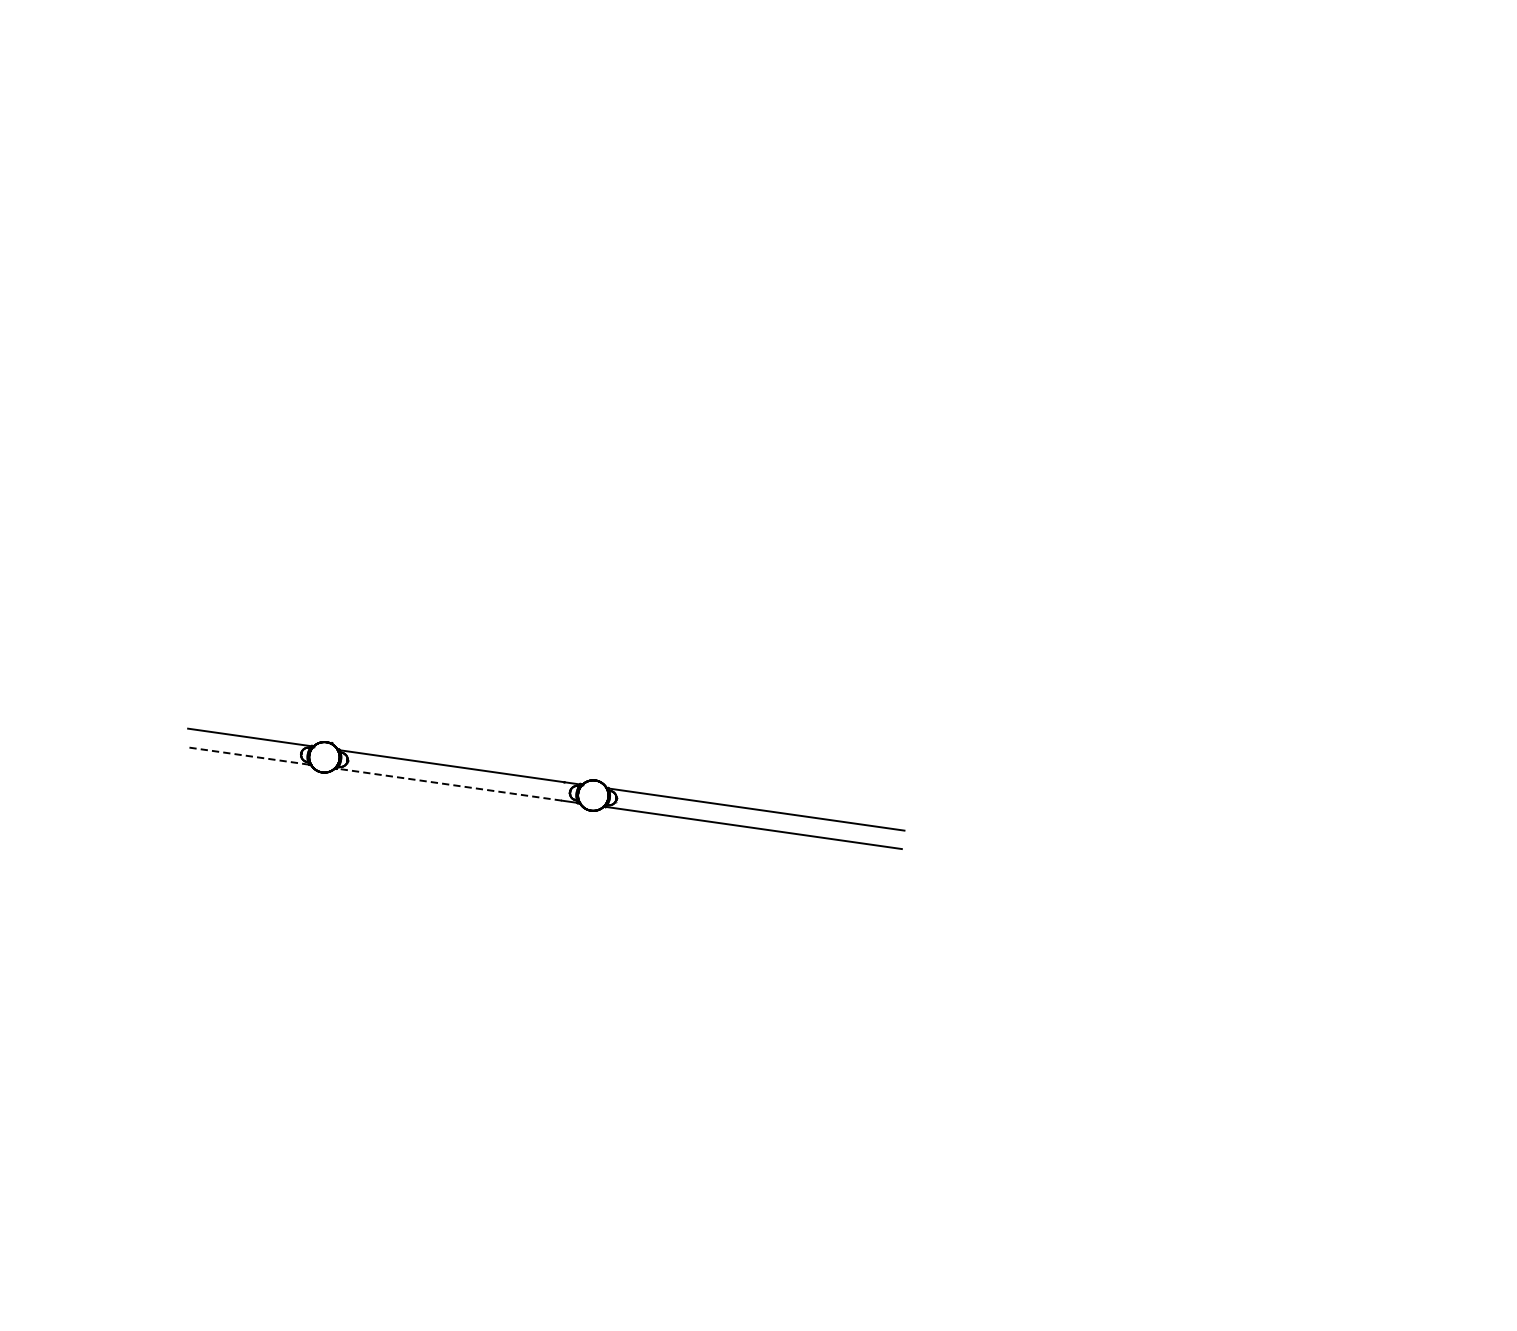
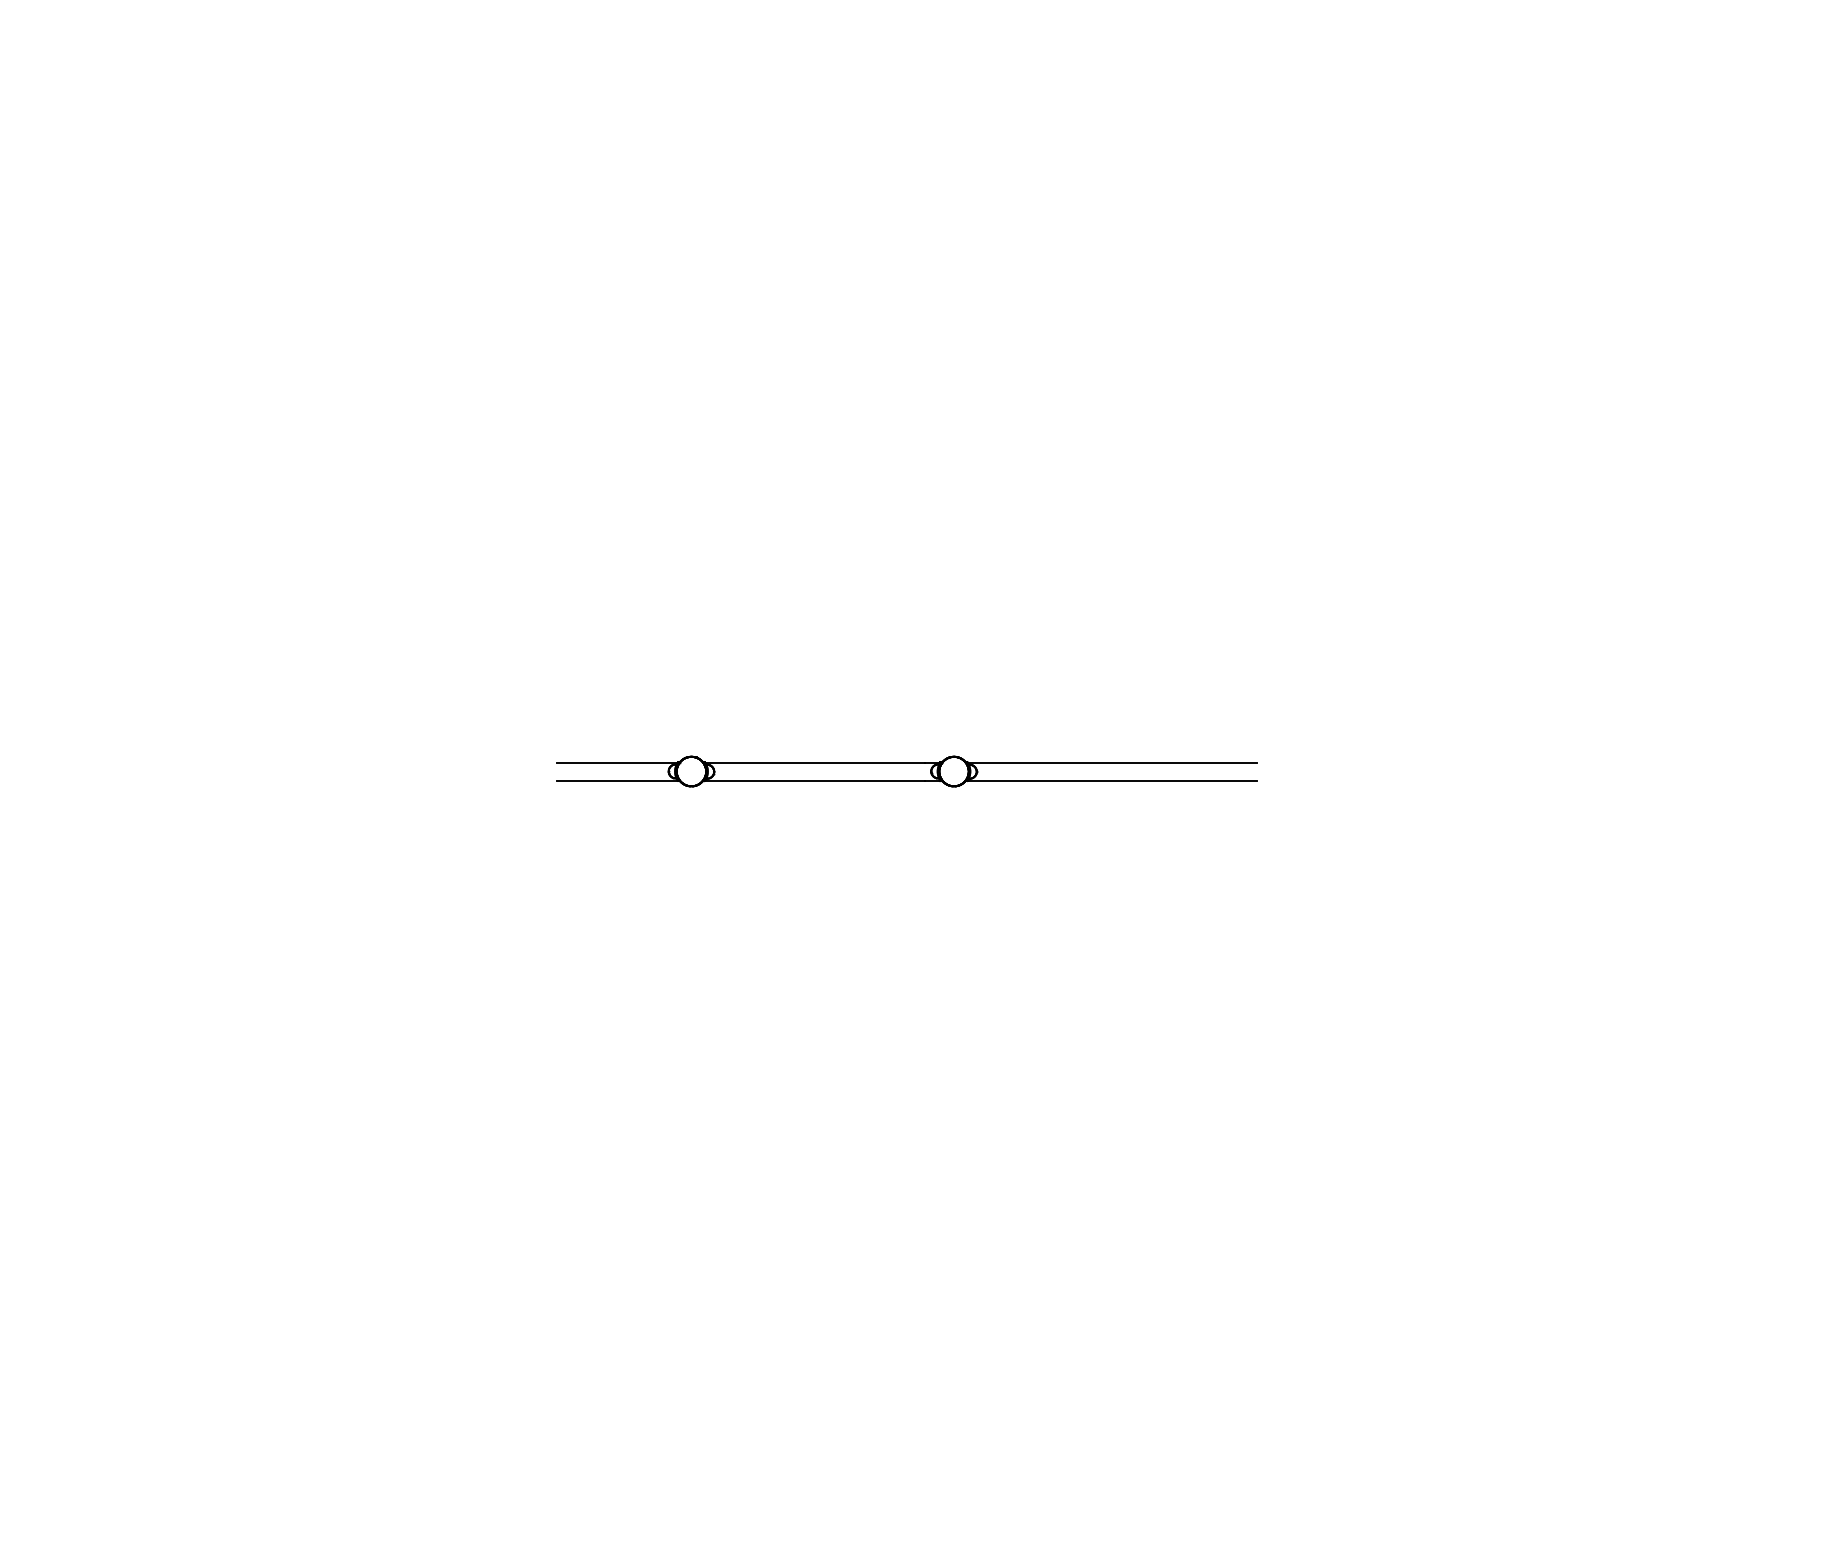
line: (247, 755) -> (617, 780), dashed -> solid
line: (449, 784) -> (814, 780), dashed -> solid

